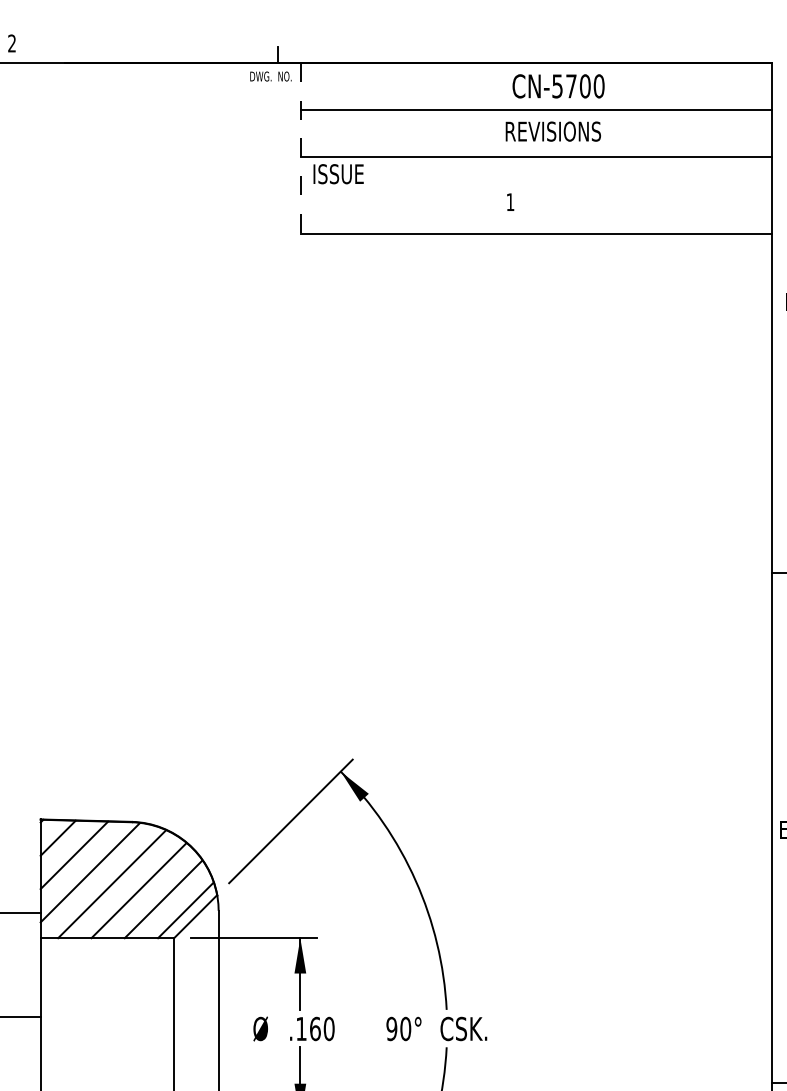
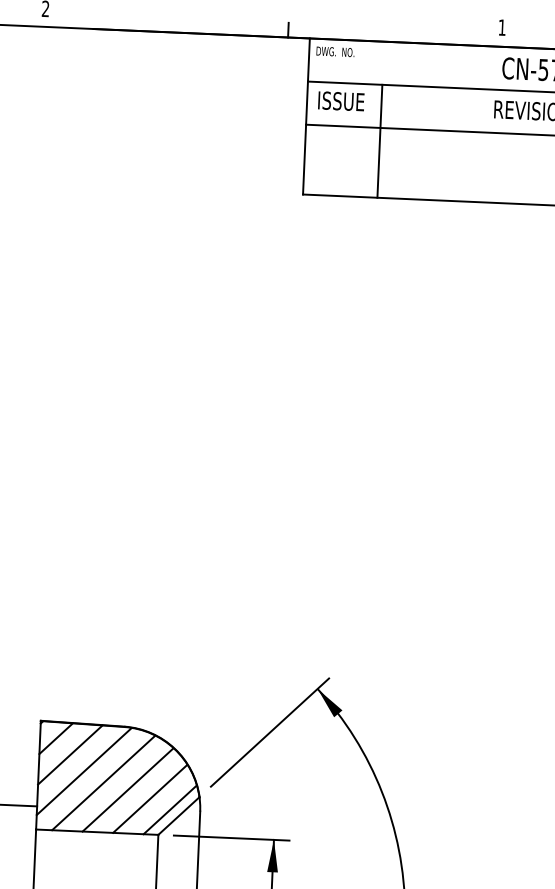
text: (270, 76) -> (335, 51), moved
line: (301, 148) -> (306, 116), dashed -> solid
line: (382, 171) -> (379, 140), added
text: (338, 174) -> (341, 101), moved
text: (510, 201) -> (502, 27), moved

